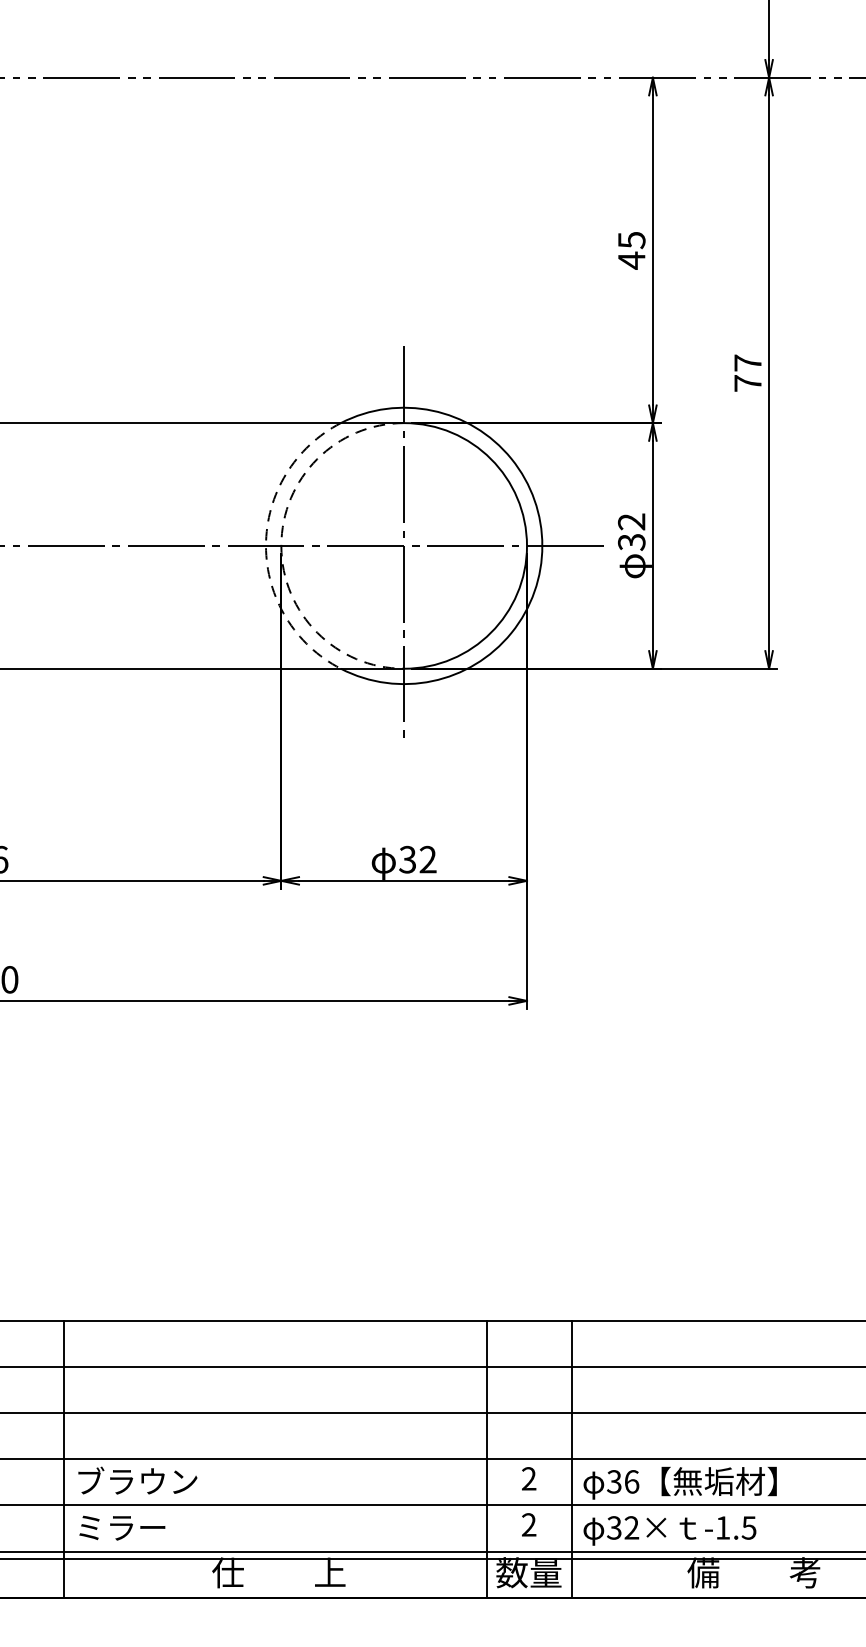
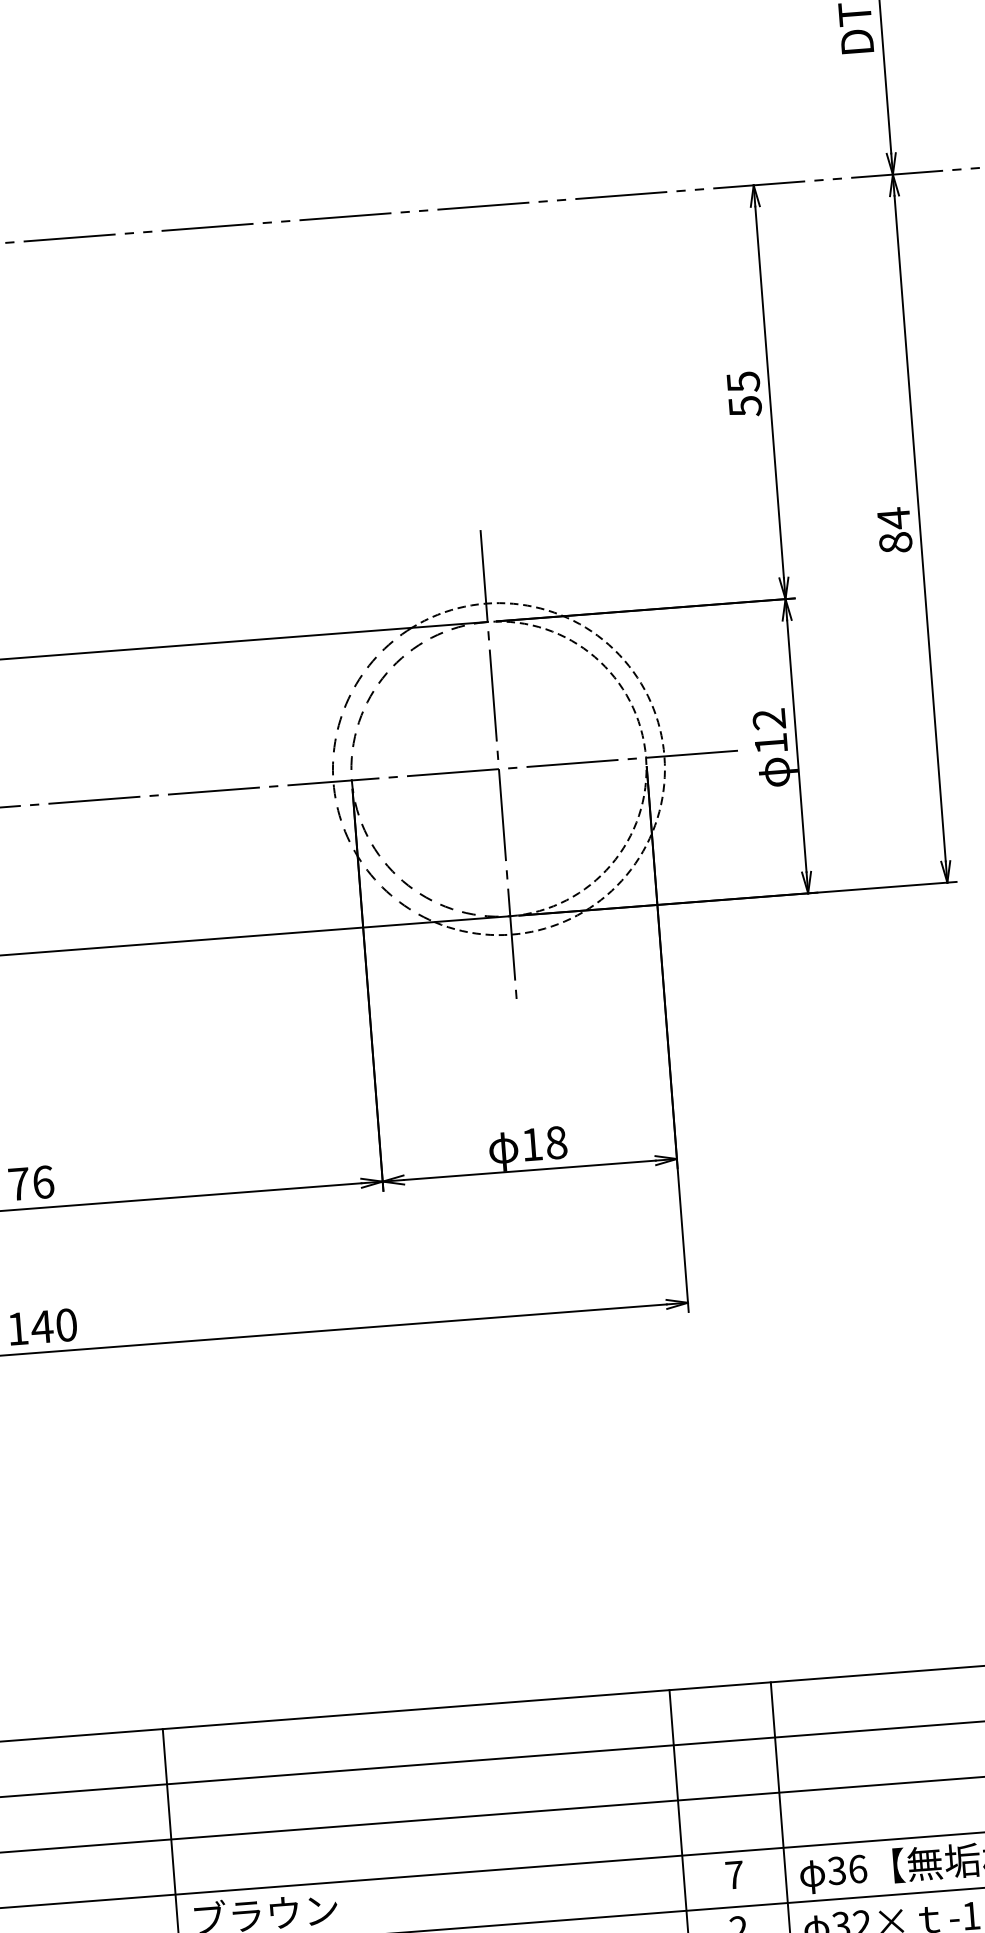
text: (631, 260) -> (744, 406), 45 -> 55
text: (747, 372) -> (894, 529), 77 -> 84
text: (631, 542) -> (770, 744), 32 -> 12
arc: (527, 545) -> (646, 757), solid -> dashed
arc: (542, 545) -> (664, 755), solid -> dashed
text: (417, 859) -> (543, 1143), 32 -> 18
text: (529, 1478) -> (735, 1874), 2 -> 7

